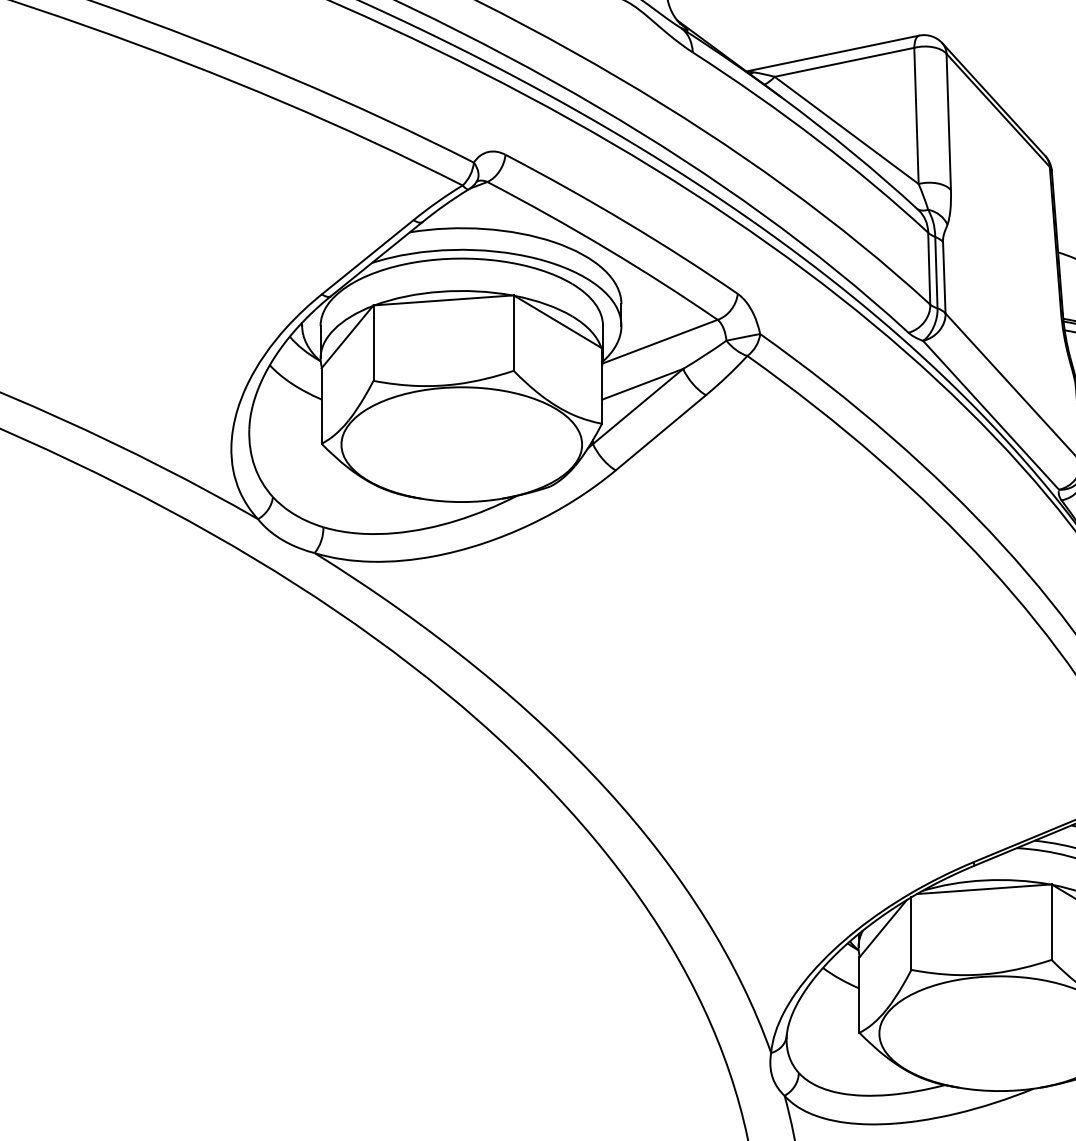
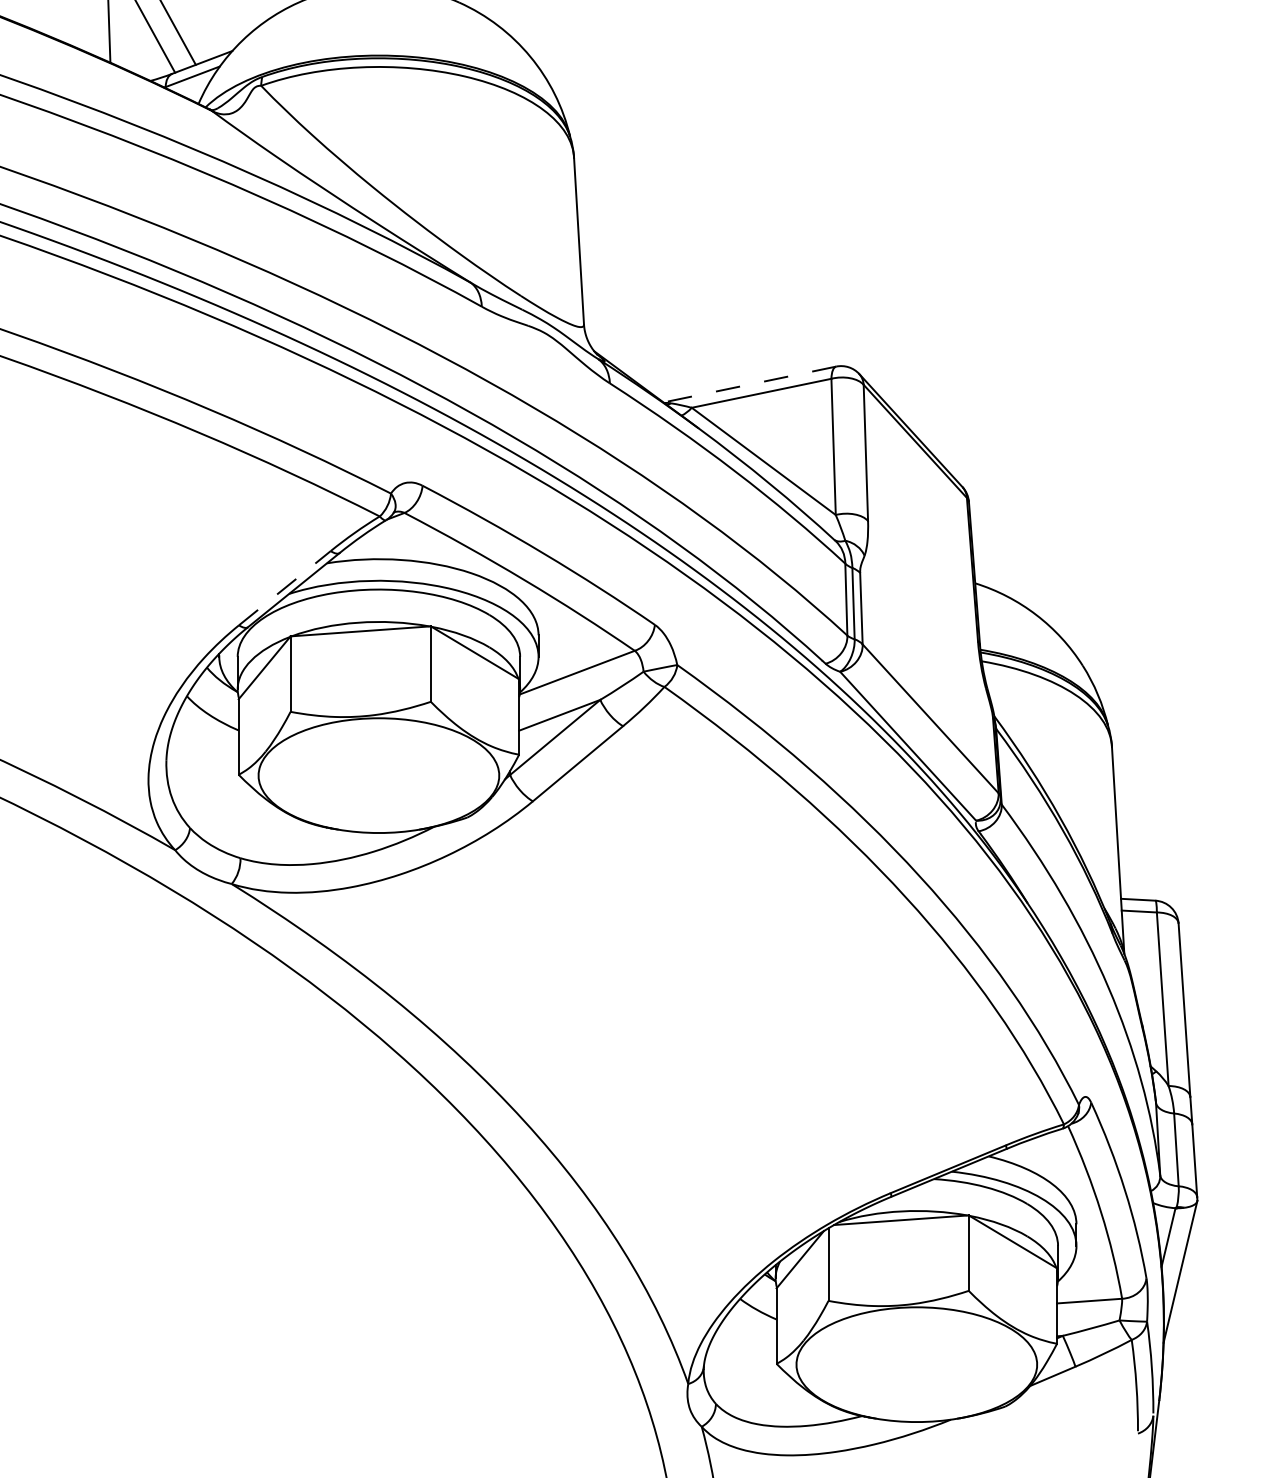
line: (832, 53) -> (749, 384), solid -> dashed
line: (368, 256) -> (285, 587), solid -> dashed

